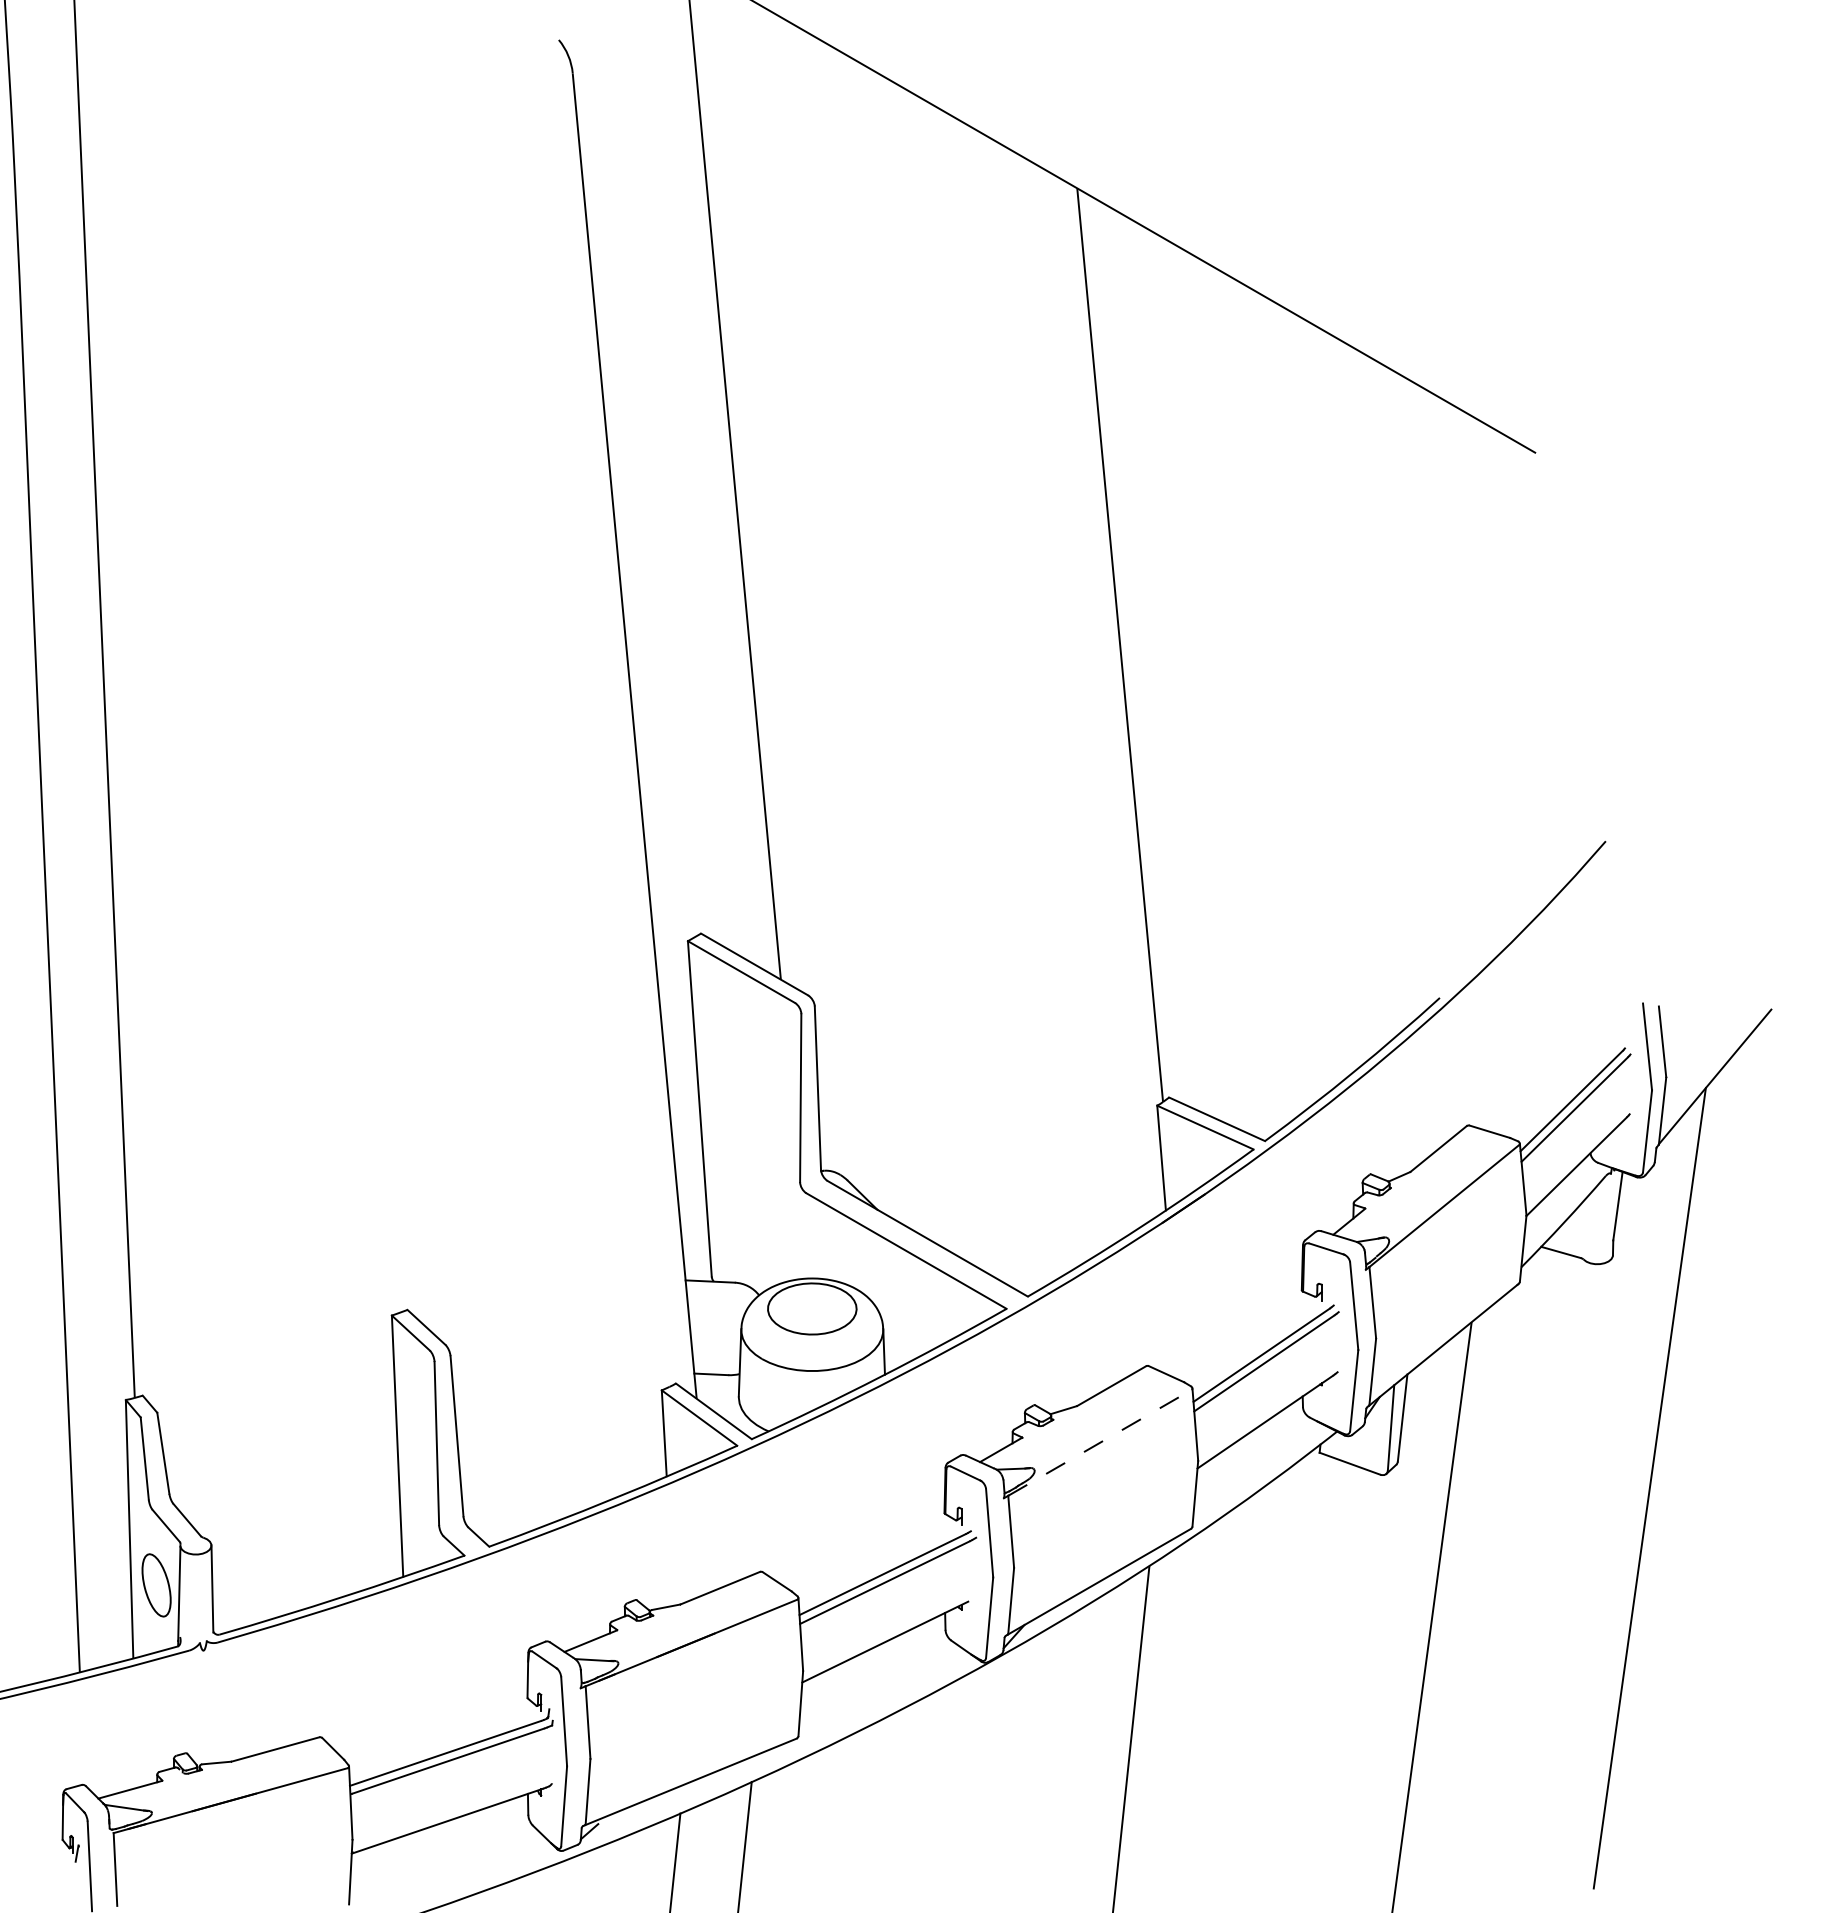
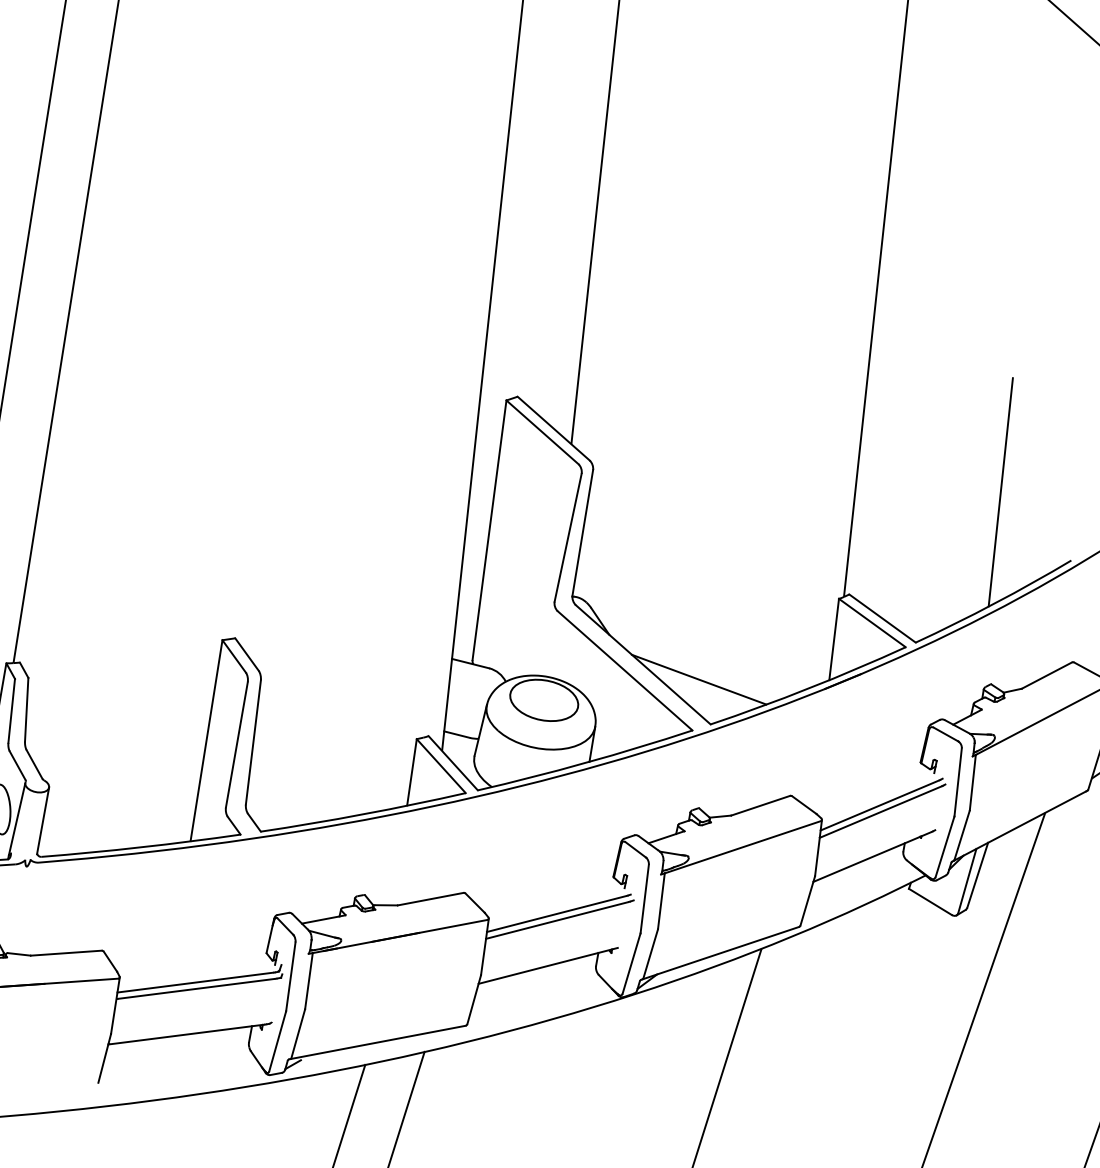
line: (1333, 929) -> (1000, 491), added
line: (1001, 1243) -> (698, 679), added
line: (1099, 1442) -> (742, 846), dashed -> solid

